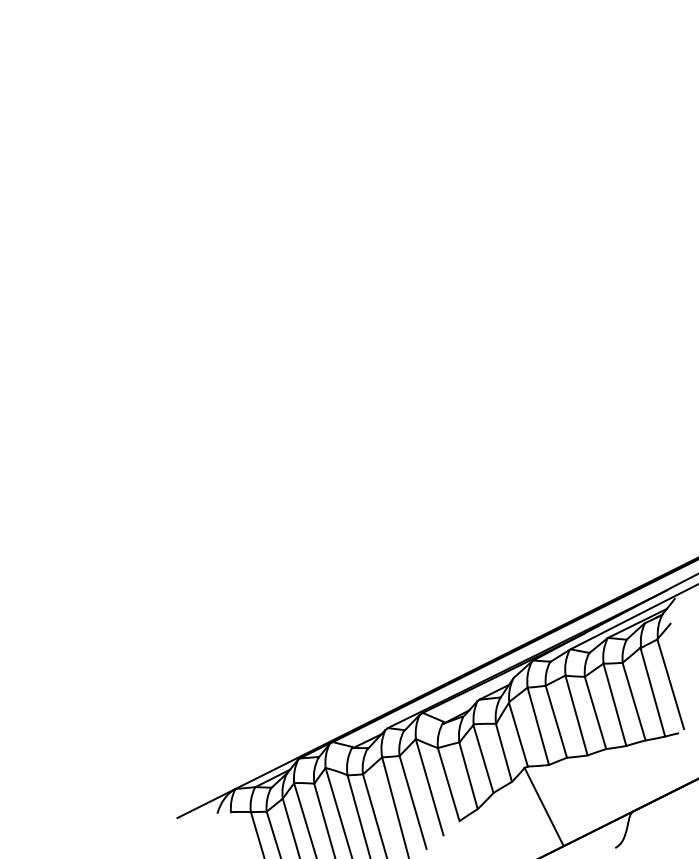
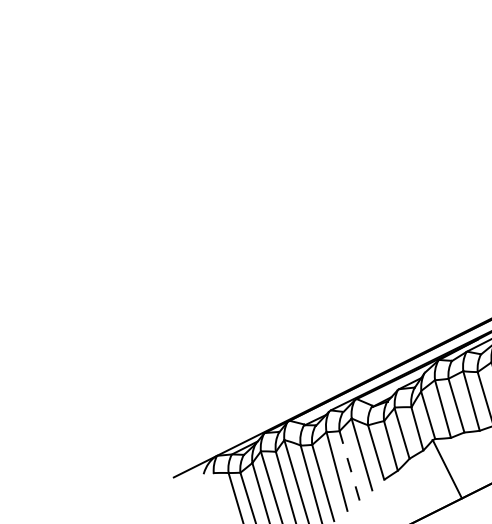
line: (412, 802) -> (349, 465), solid -> dashed

